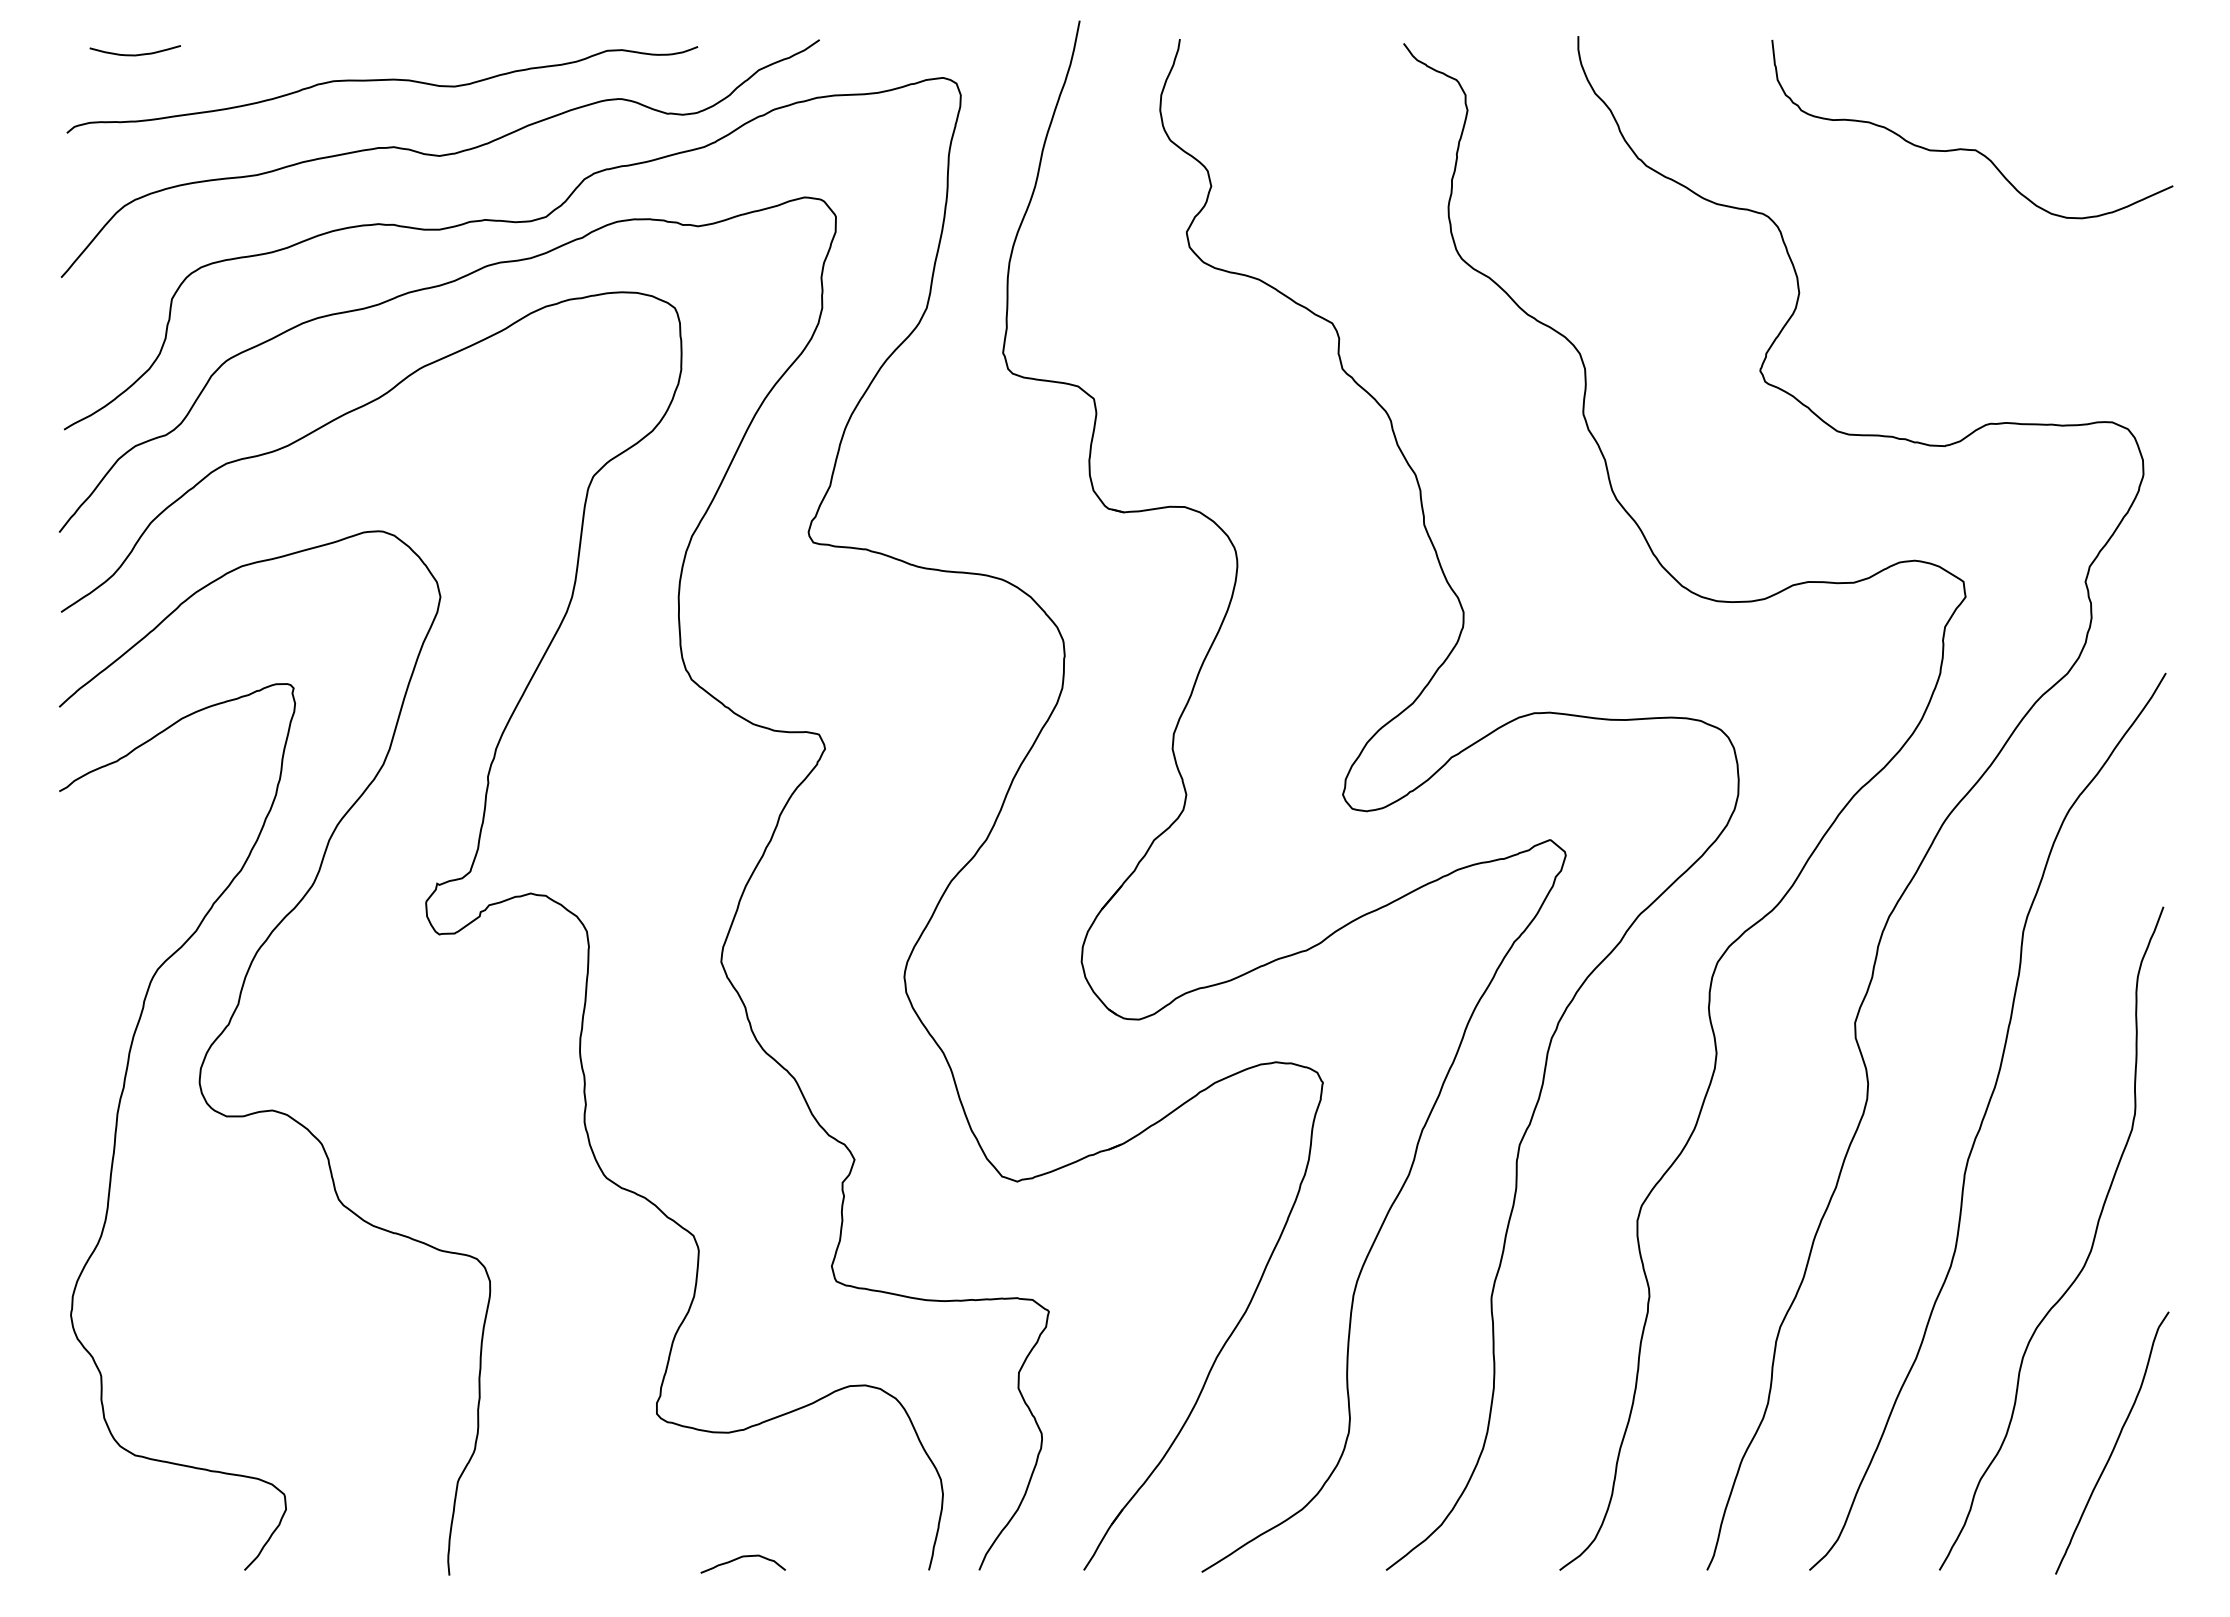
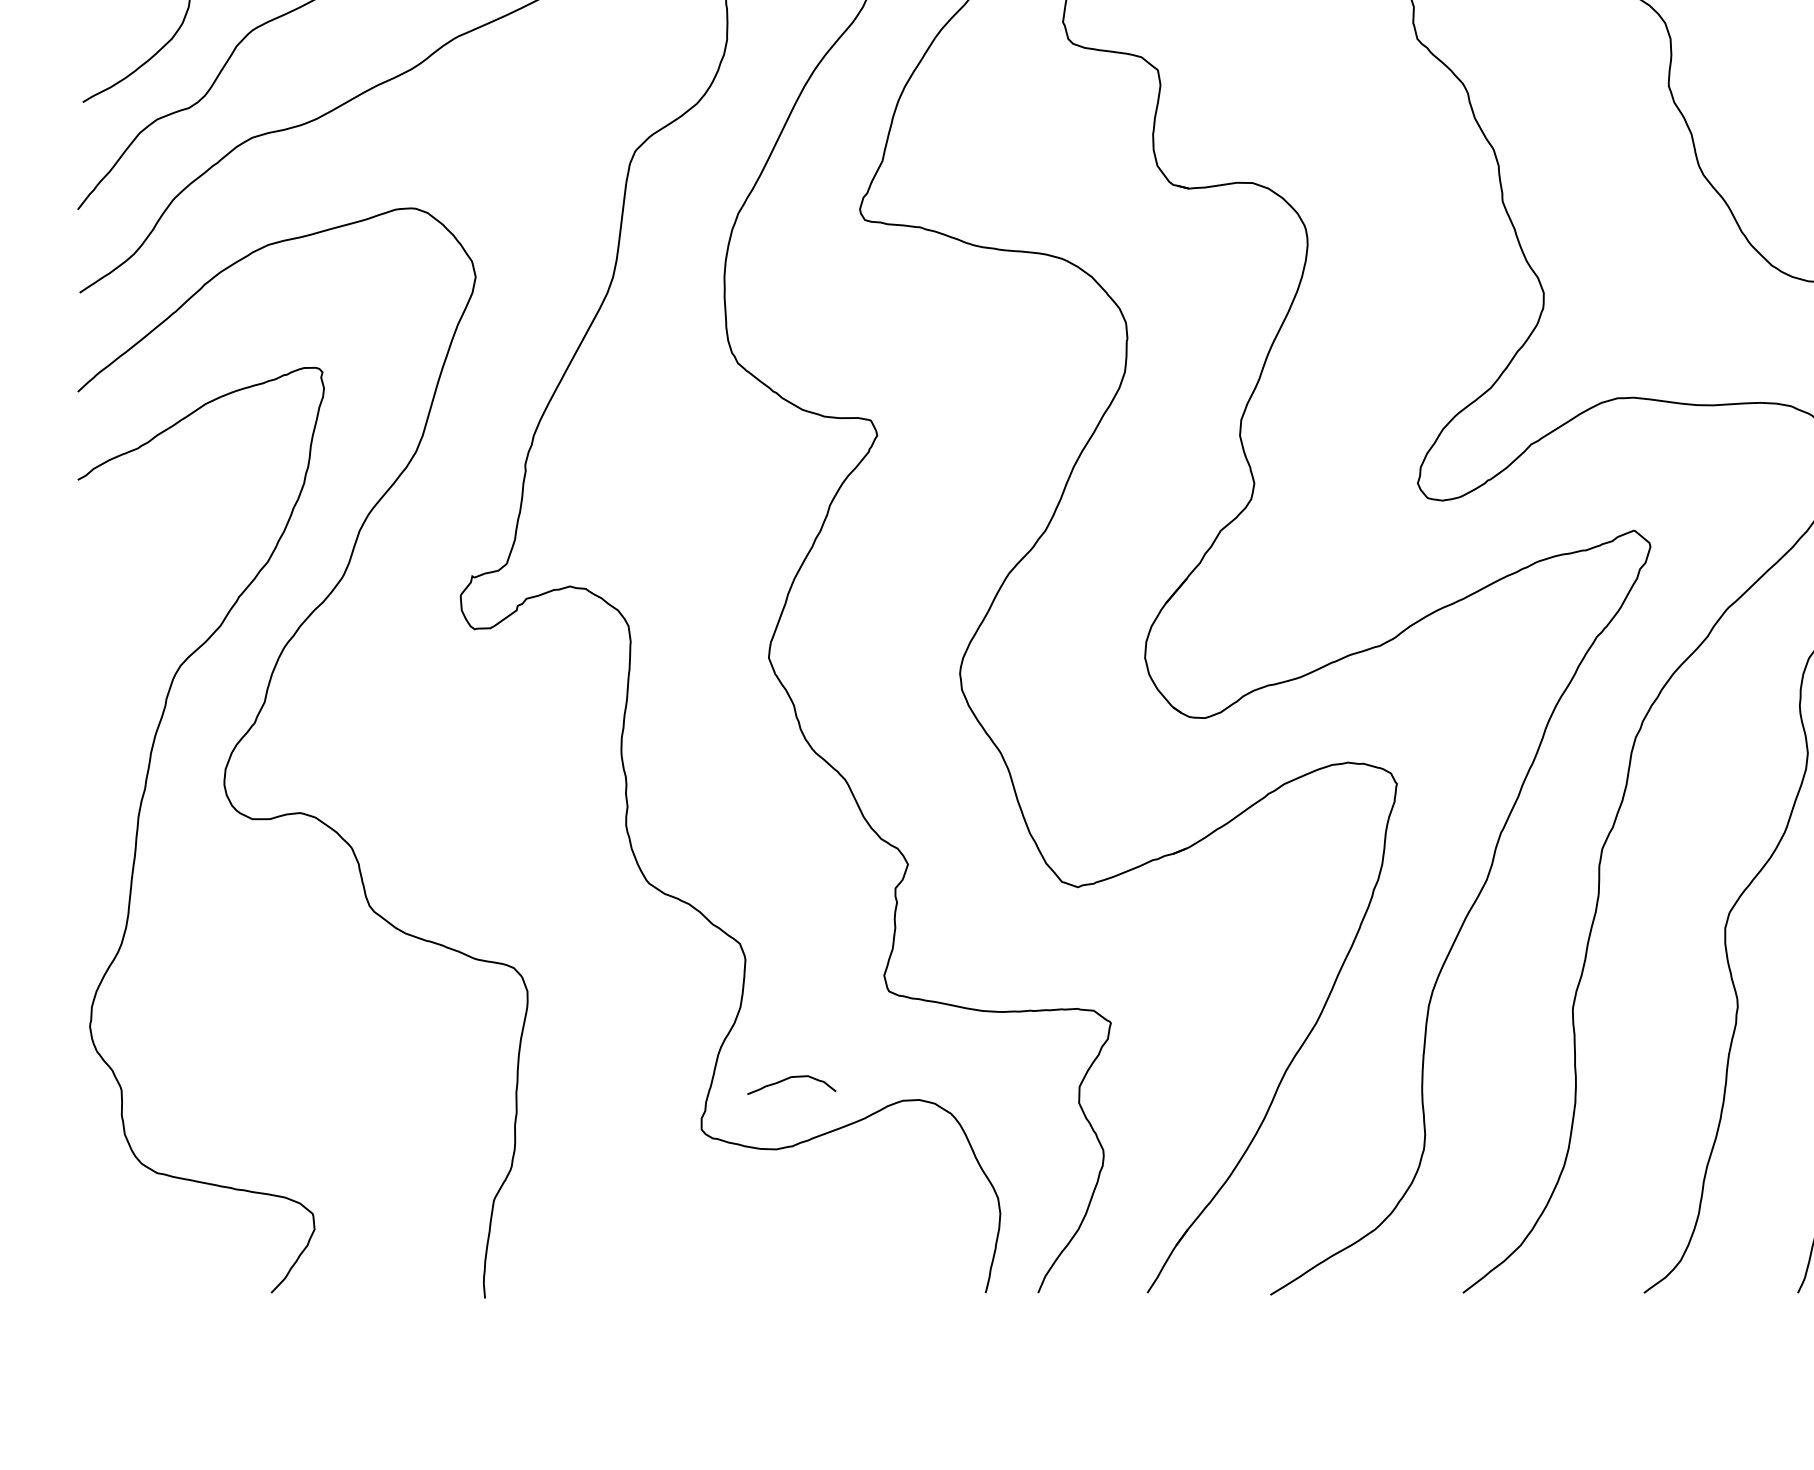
curve: (740, 1558) -> (788, 1079), moved

